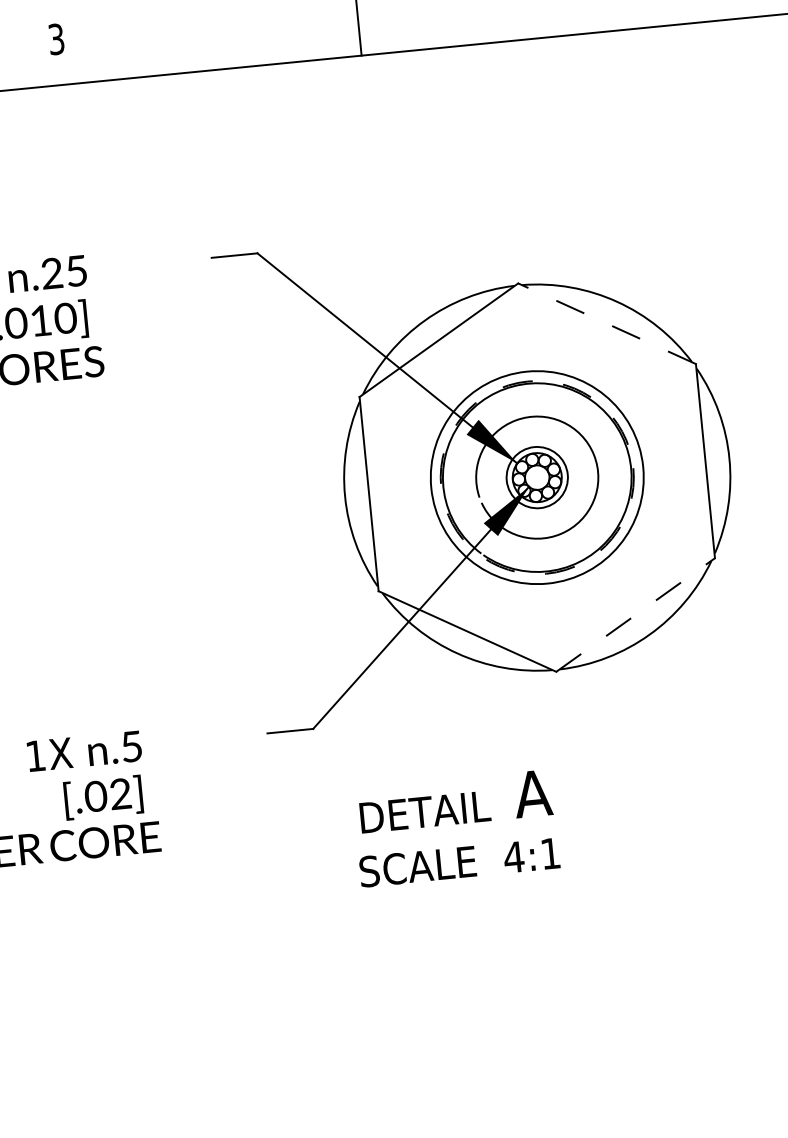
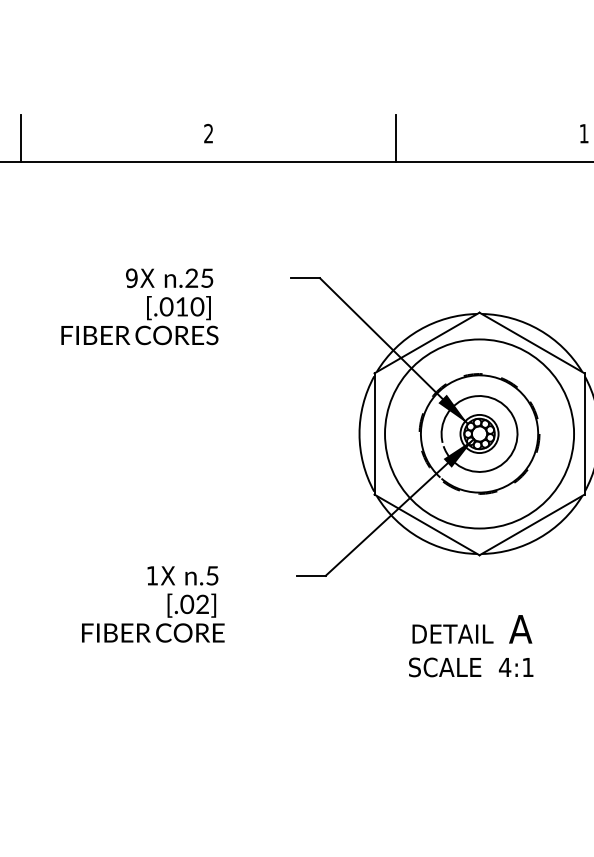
text: (56, 39) -> (208, 133), 3 -> 2
line: (607, 324) -> (532, 343), dashed -> solid
circle: (537, 476) -> (479, 433), size x1.43
line: (636, 614) -> (532, 524), dashed -> solid
text: (456, 829) -> (471, 646), moved

